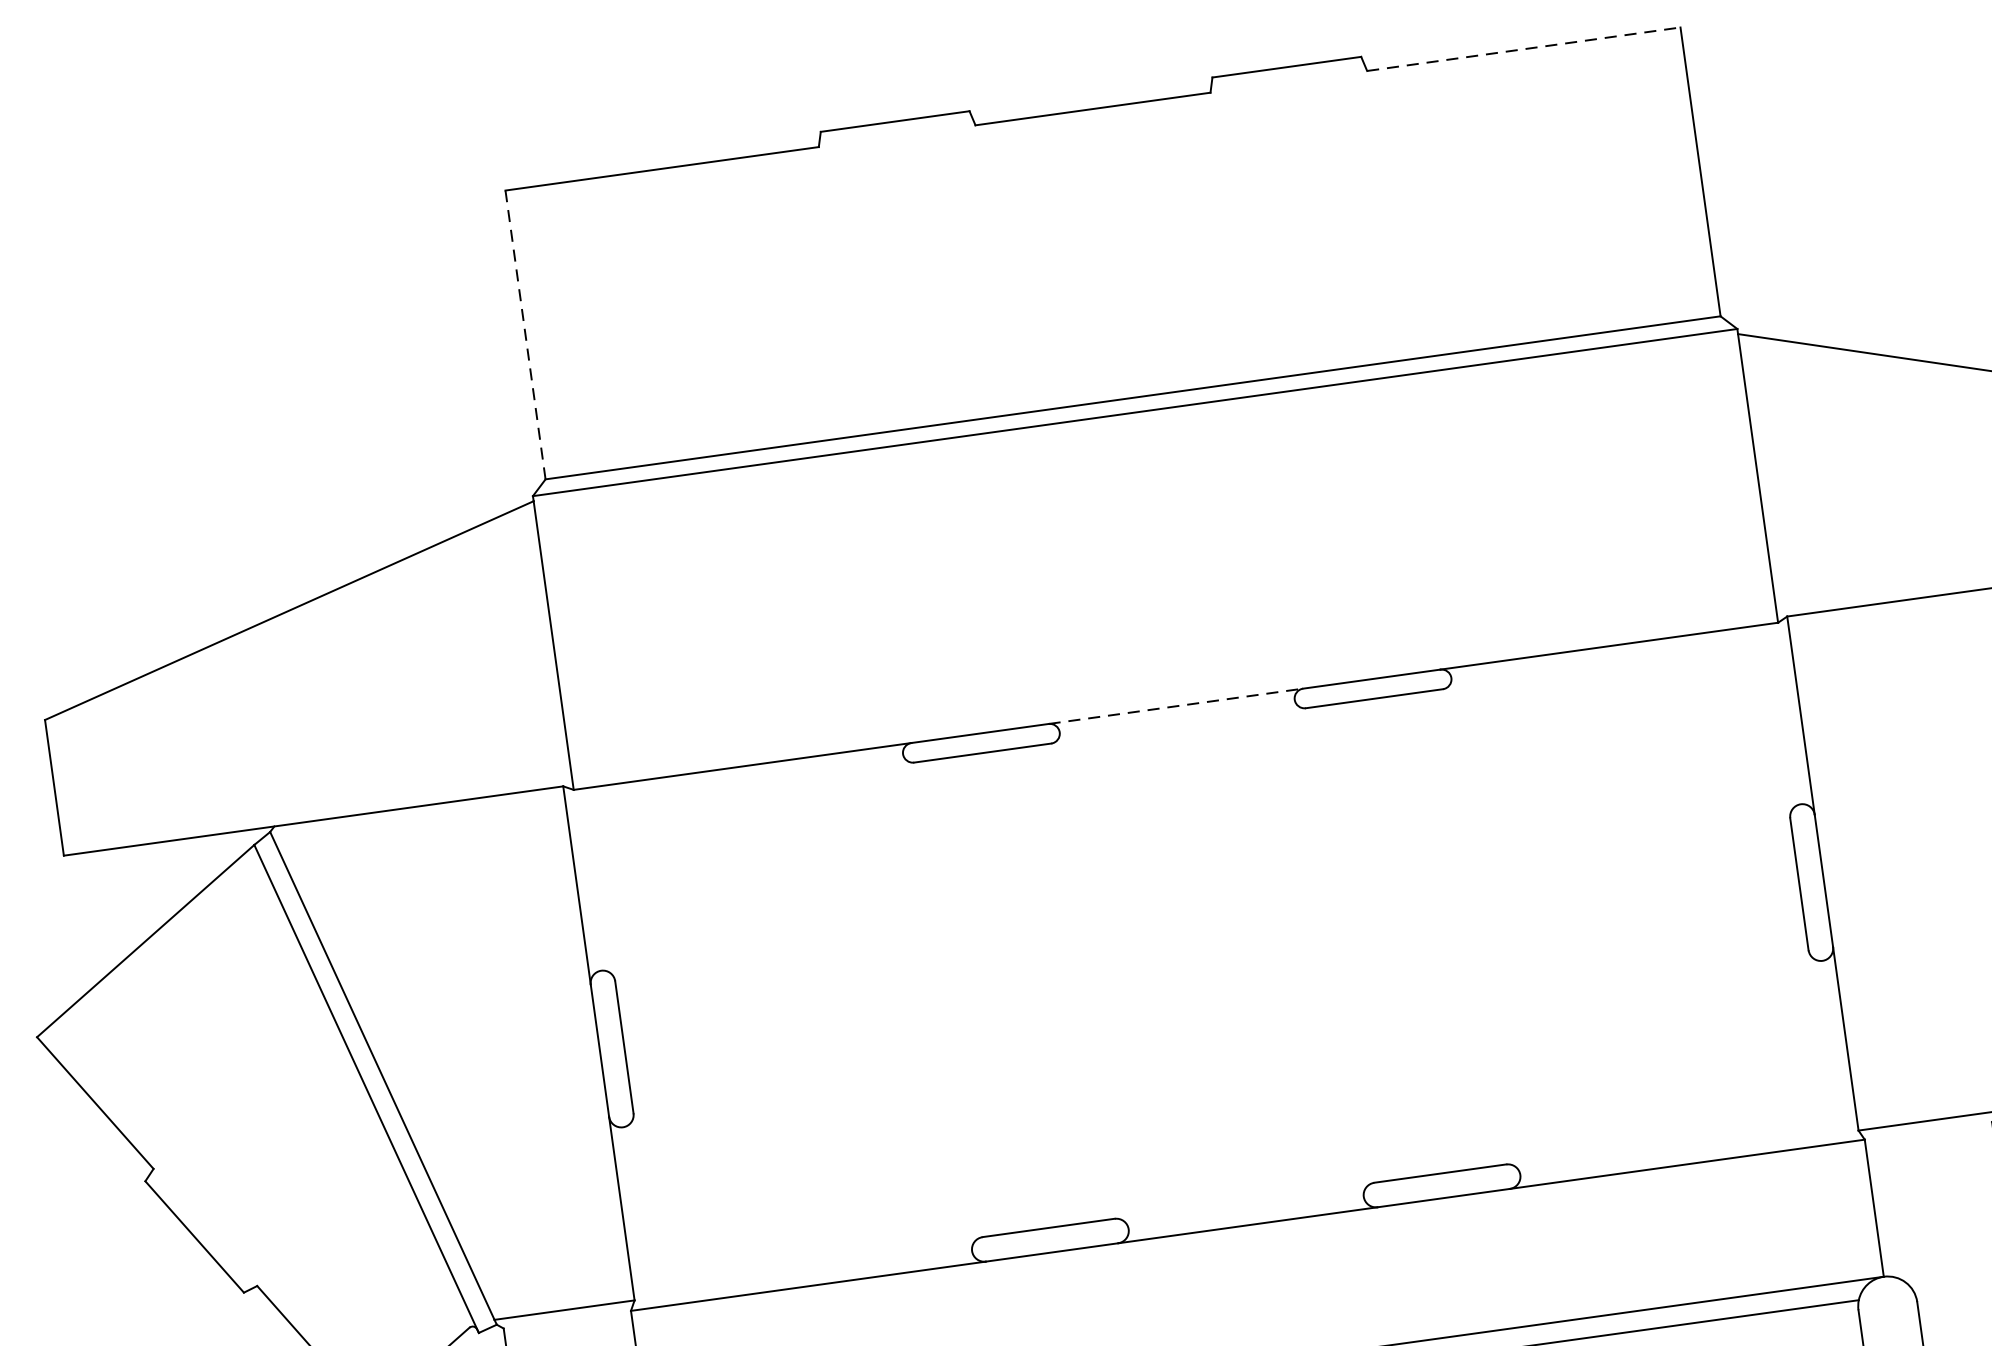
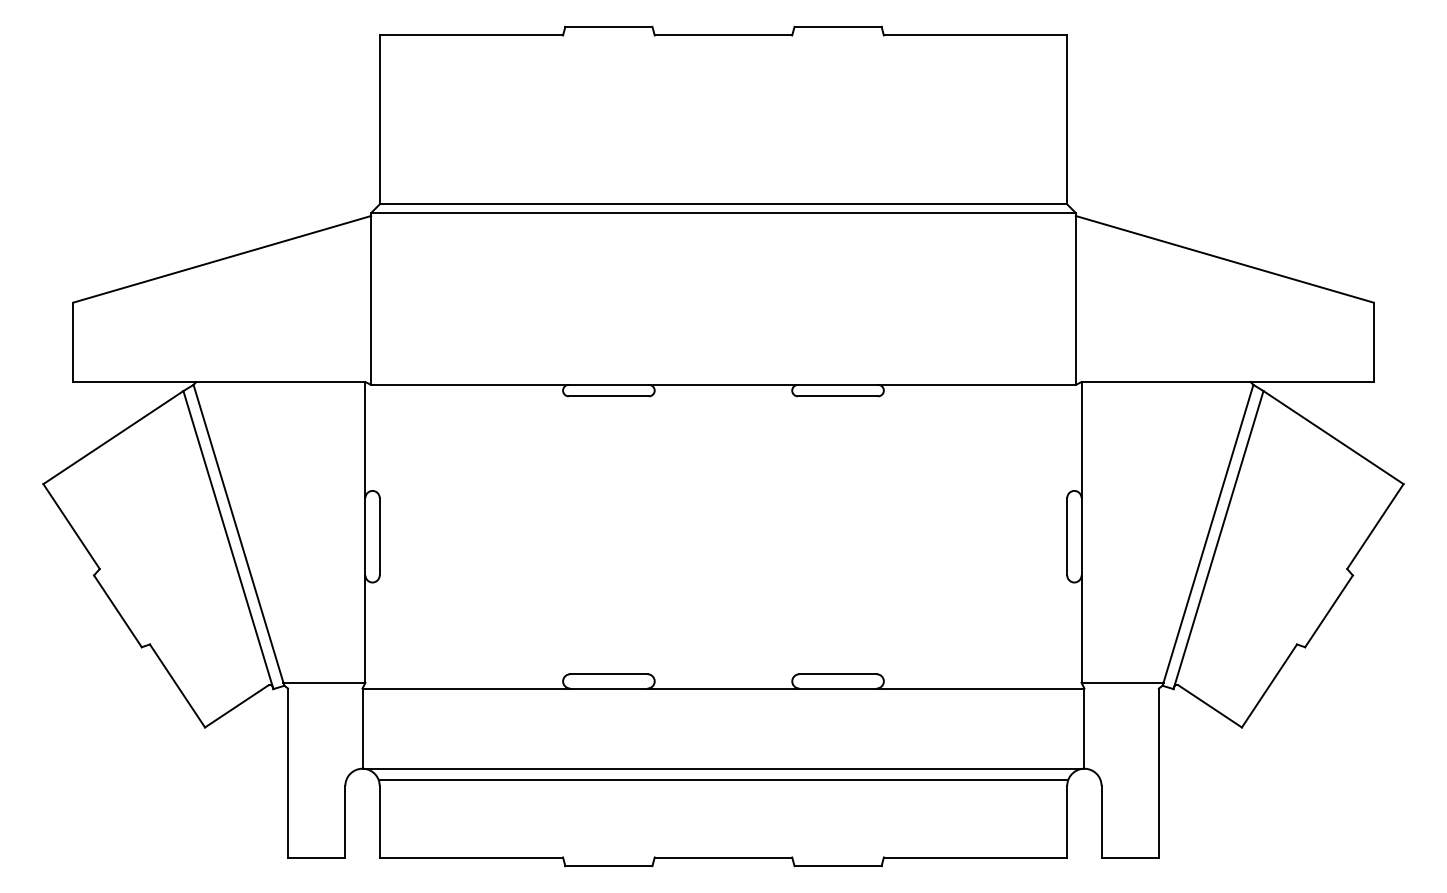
line: (1523, 49) -> (975, 35), dashed -> solid
line: (525, 334) -> (379, 119), dashed -> solid
line: (1175, 705) -> (723, 384), dashed -> solid

